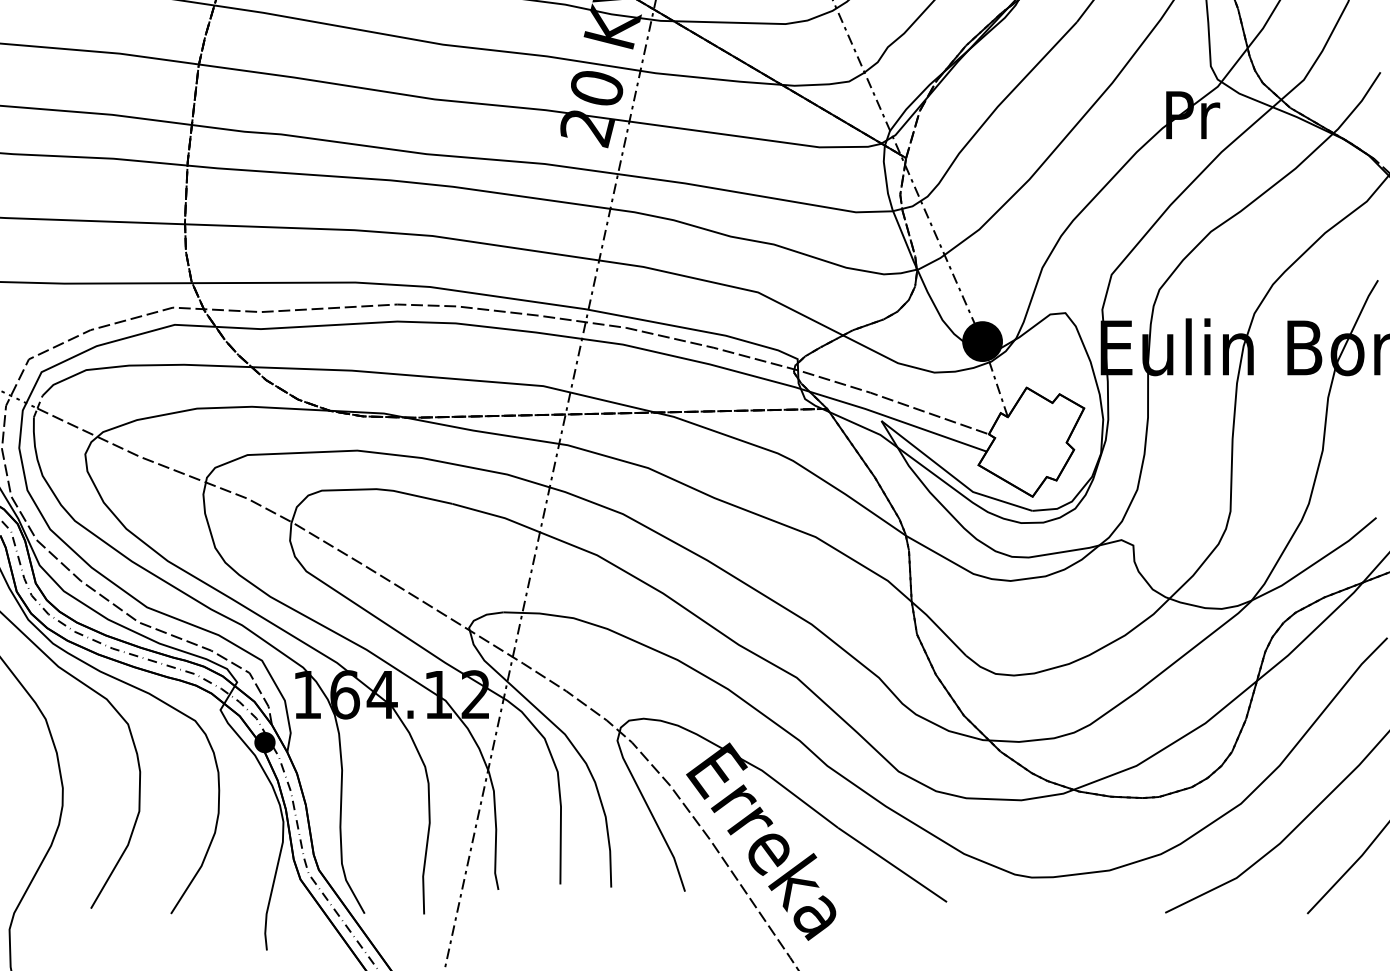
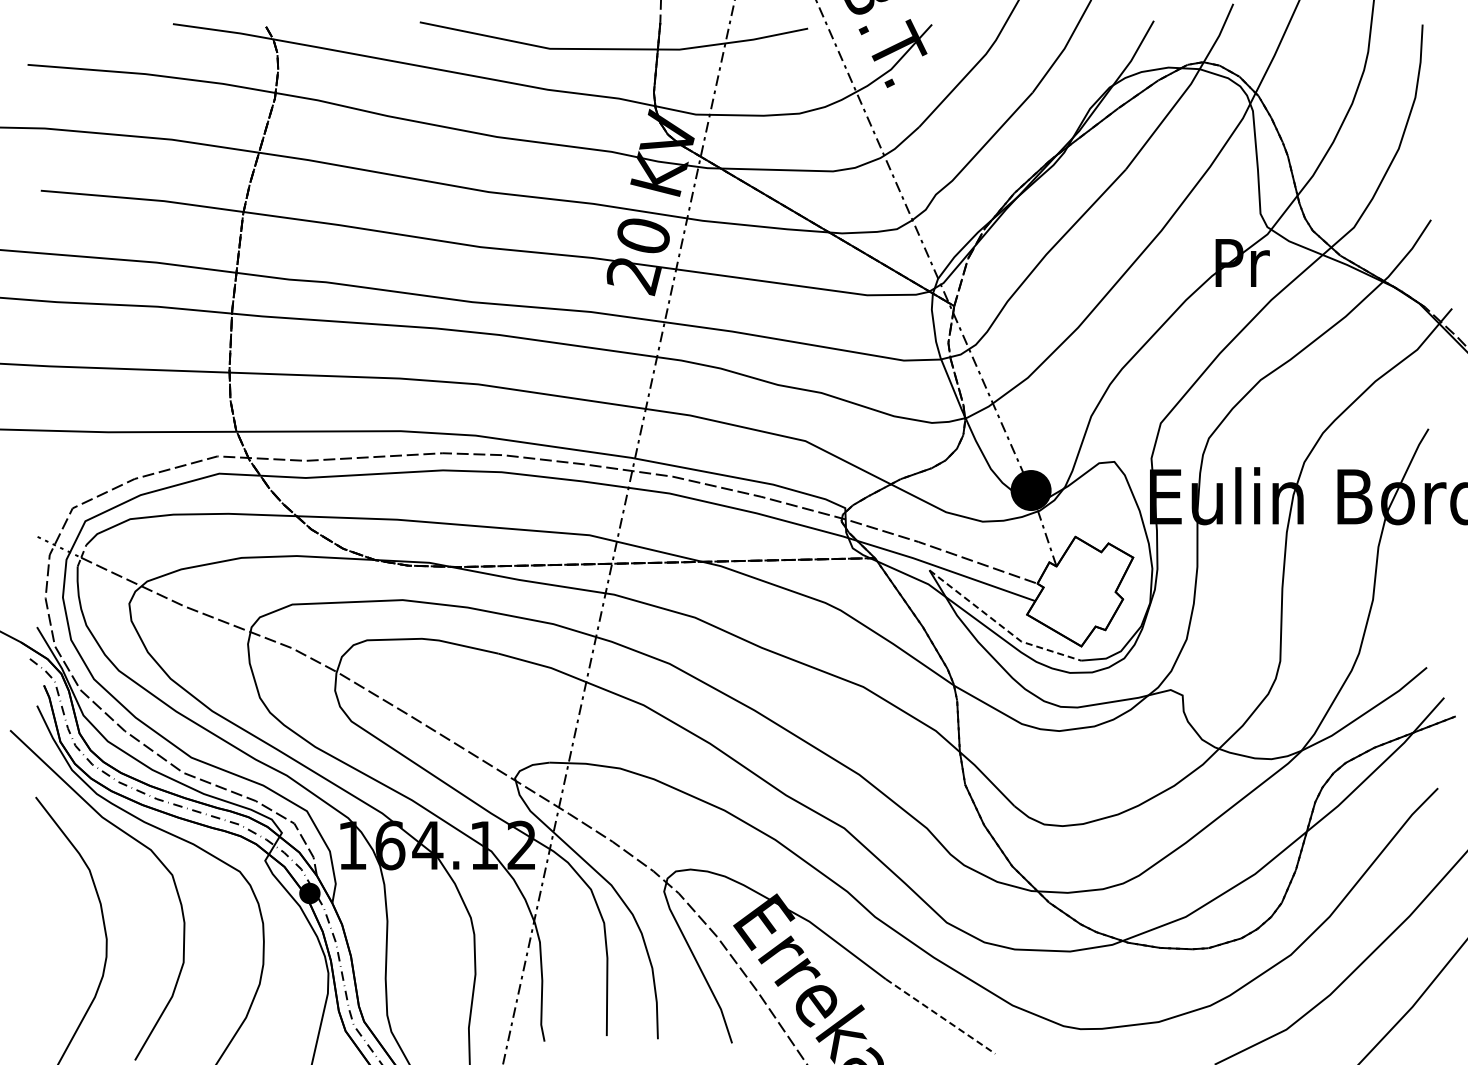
line: (953, 475) -> (1001, 625), solid -> dashed
line: (893, 864) -> (941, 1016), solid -> dashed

